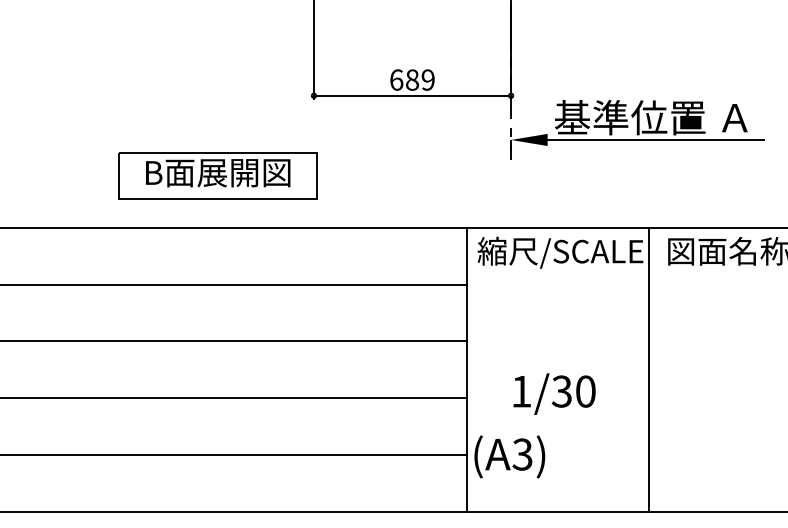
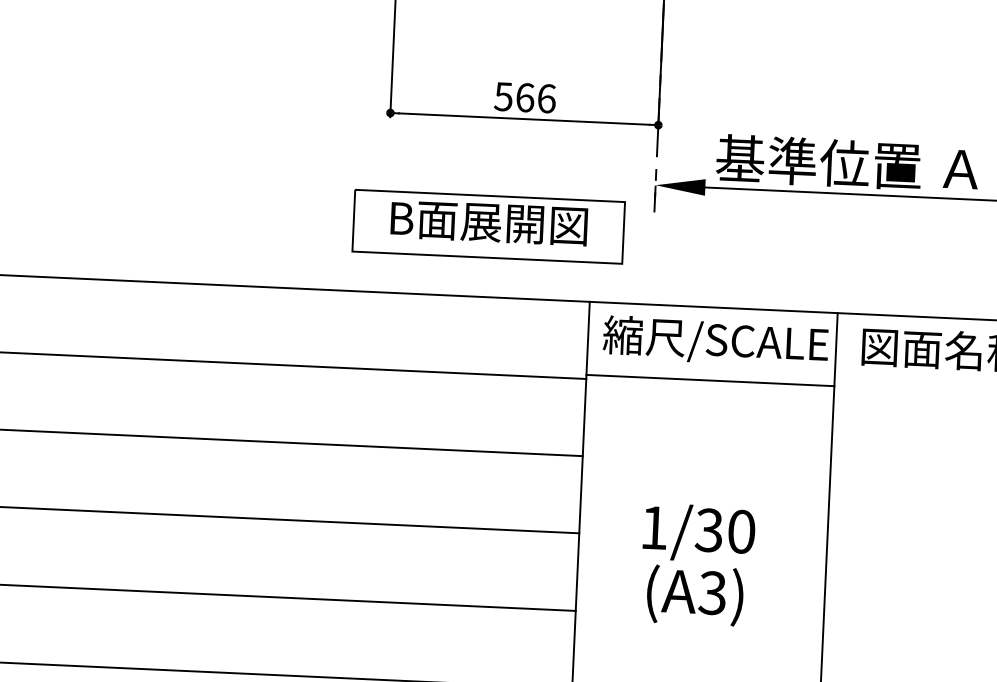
text: (411, 79) -> (524, 96), 689 -> 566
part: (217, 175) -> (488, 226), moved
line: (557, 281) -> (709, 380), added
text: (509, 456) -> (694, 594), moved

